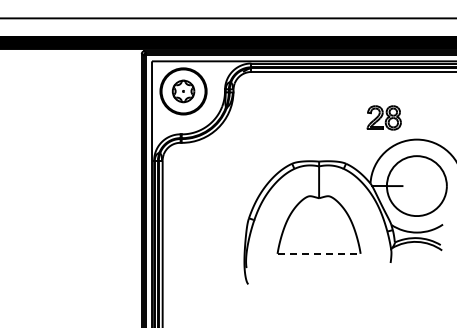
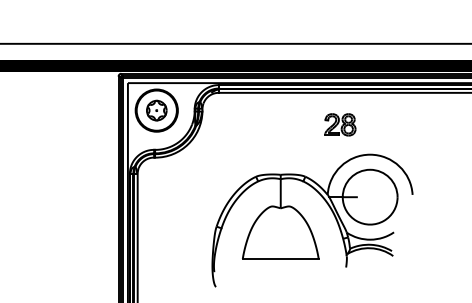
part: (384, 117) -> (340, 124), moved
line: (318, 254) -> (280, 259), dashed -> solid

